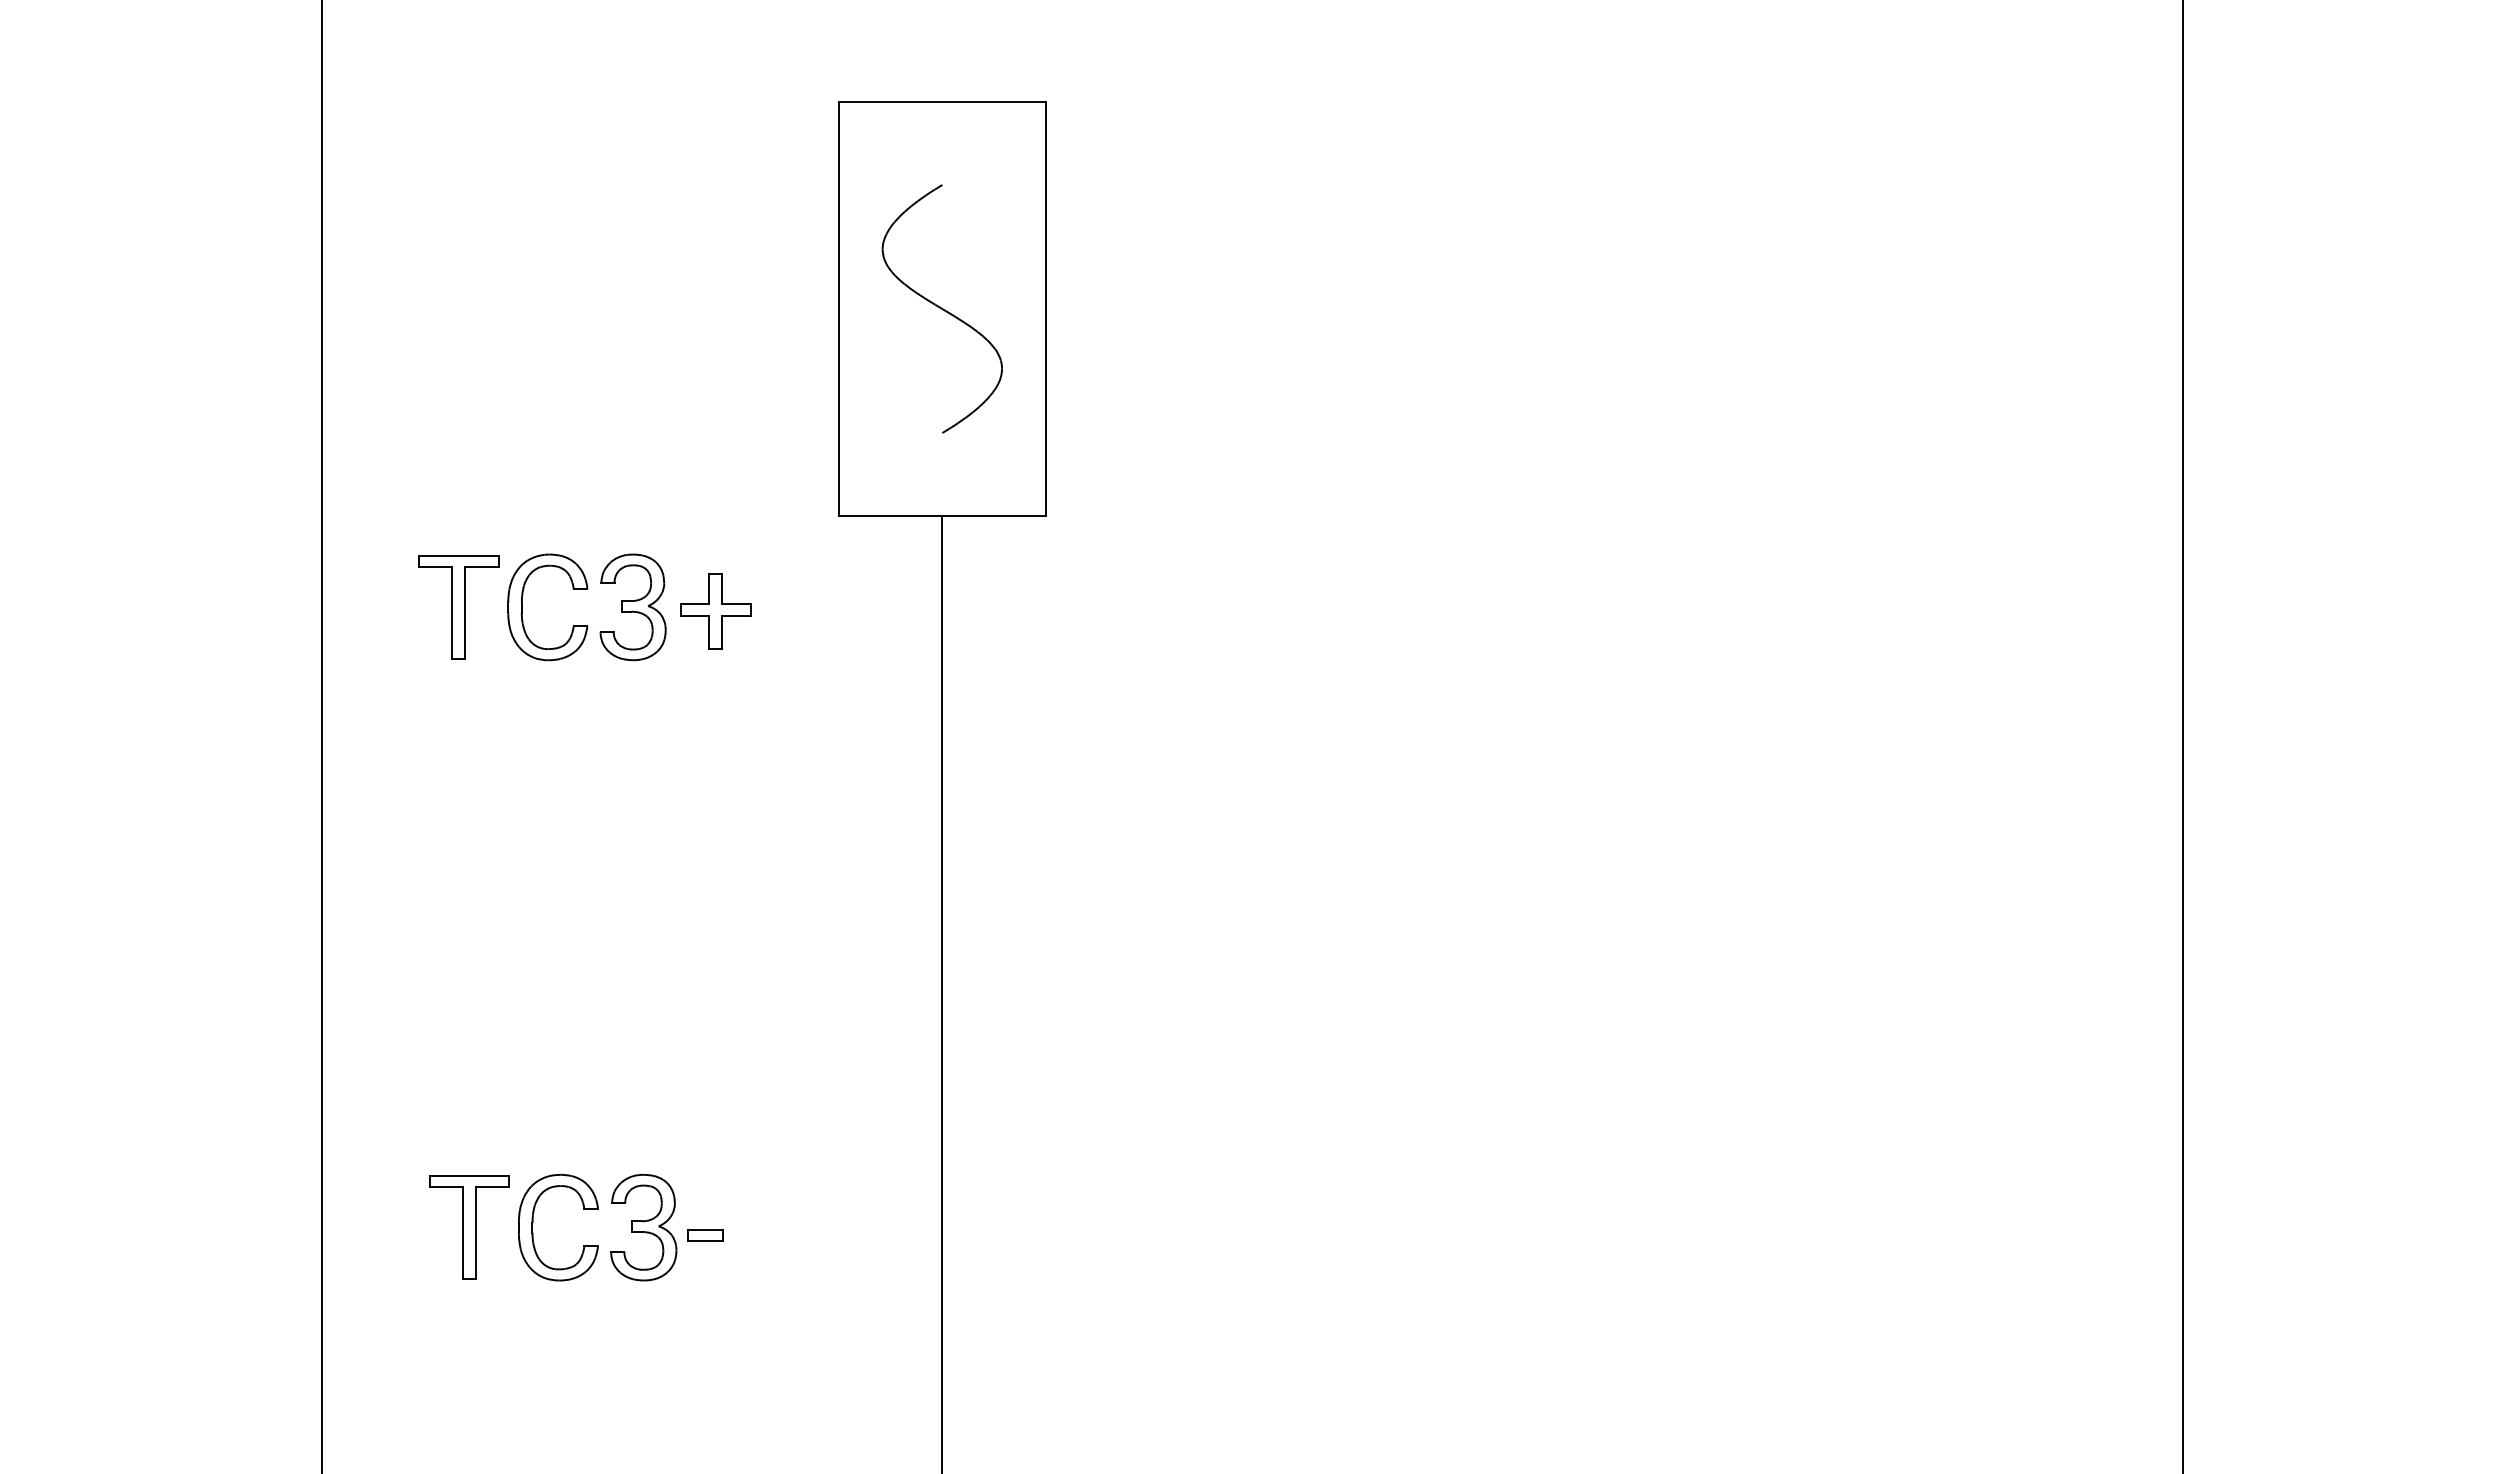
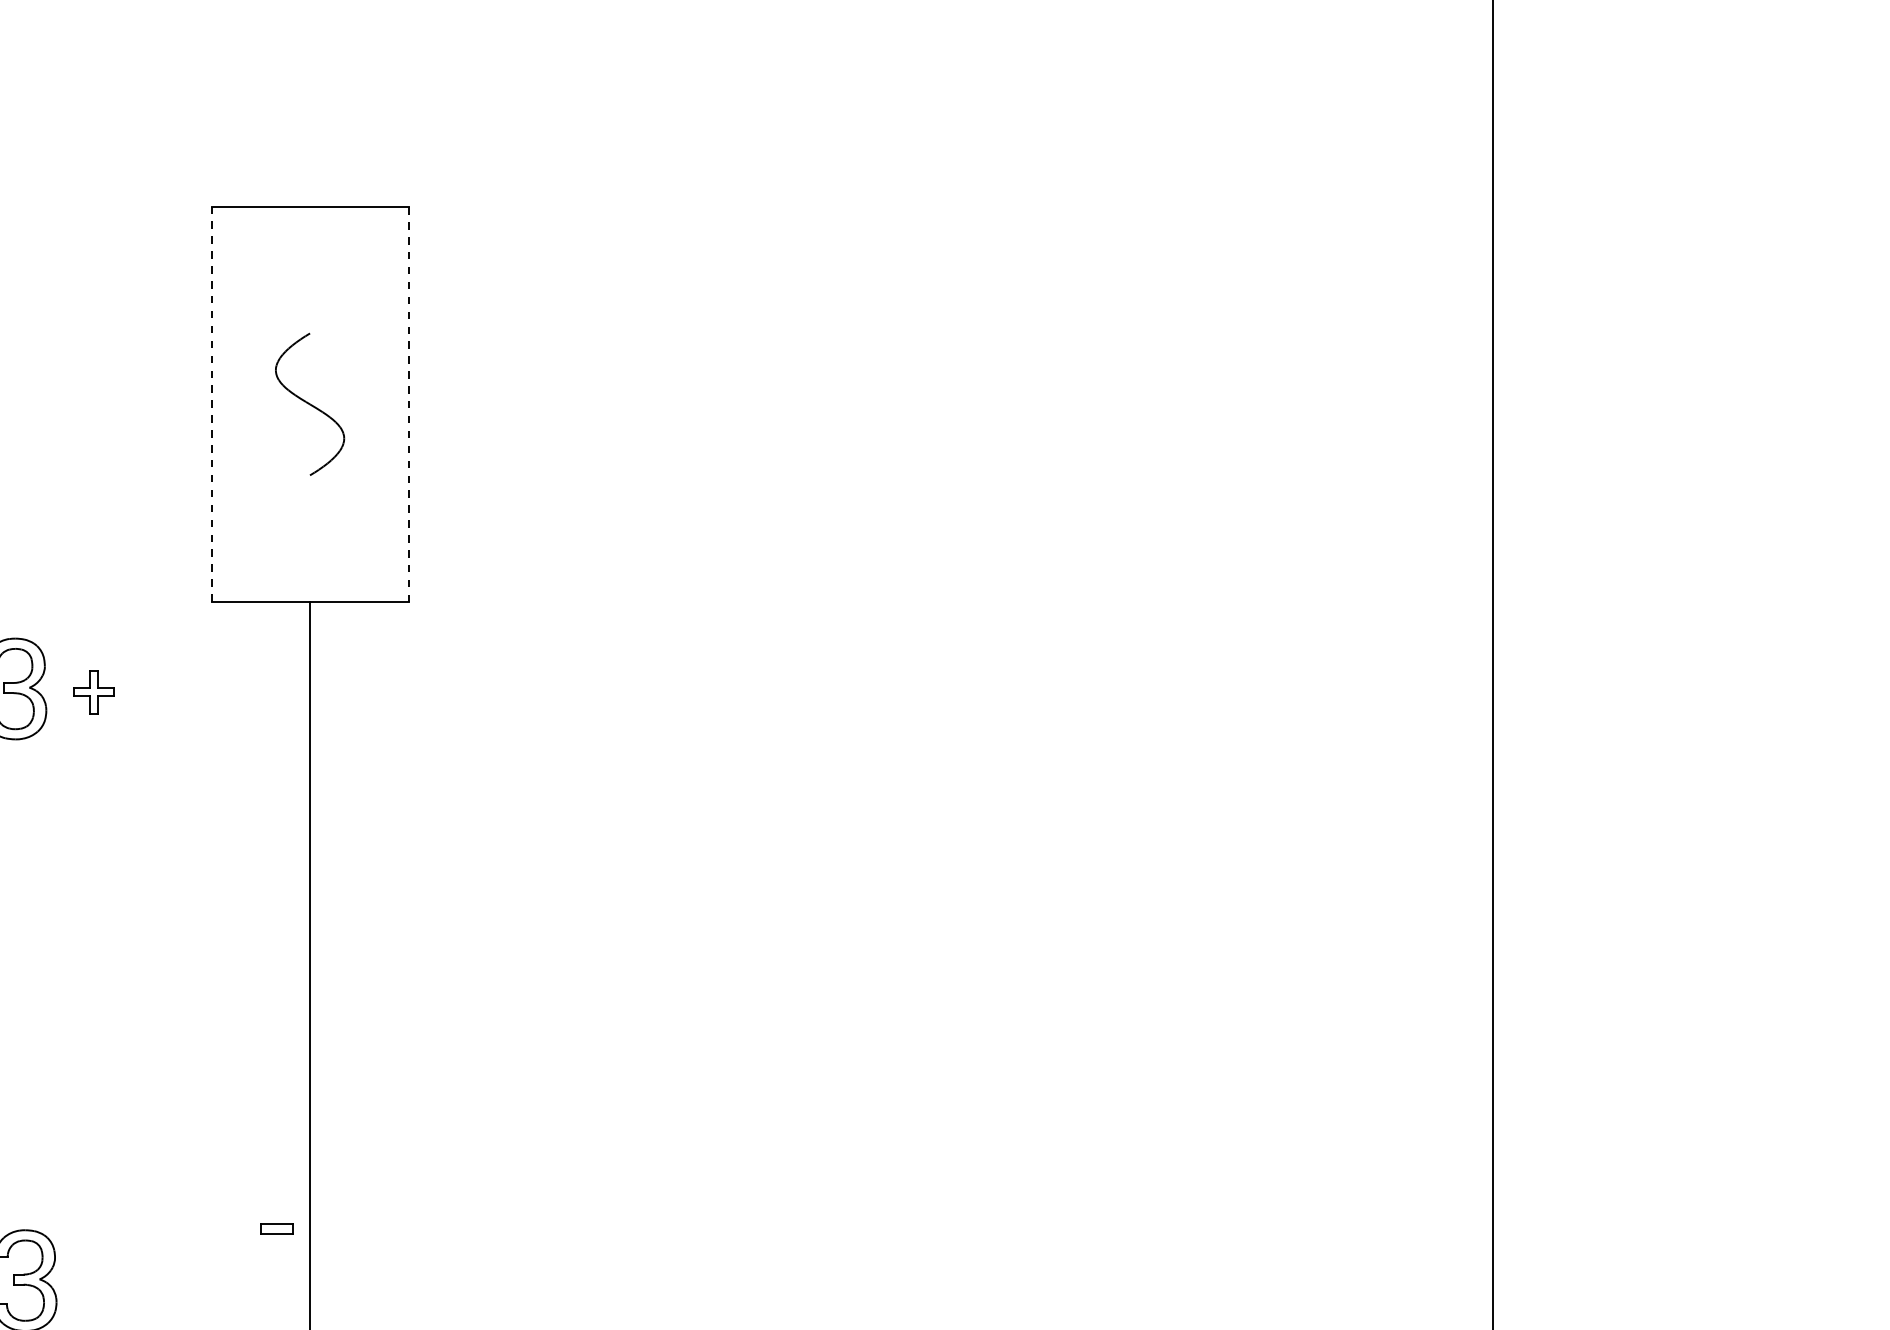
part: (941, 308) -> (309, 403), size x0.6
line: (838, 309) -> (211, 404), solid -> dashed
line: (1045, 309) -> (408, 404), solid -> dashed
part: (715, 611) -> (93, 692), size x0.6
part: (705, 1235) -> (276, 1228), moved

